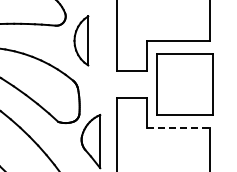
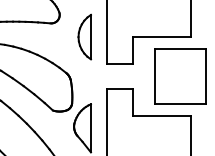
part: (81, 40) -> (84, 36), moved
part: (184, 84) -> (179, 76), moved
line: (178, 128) -> (161, 116), dashed -> solid

